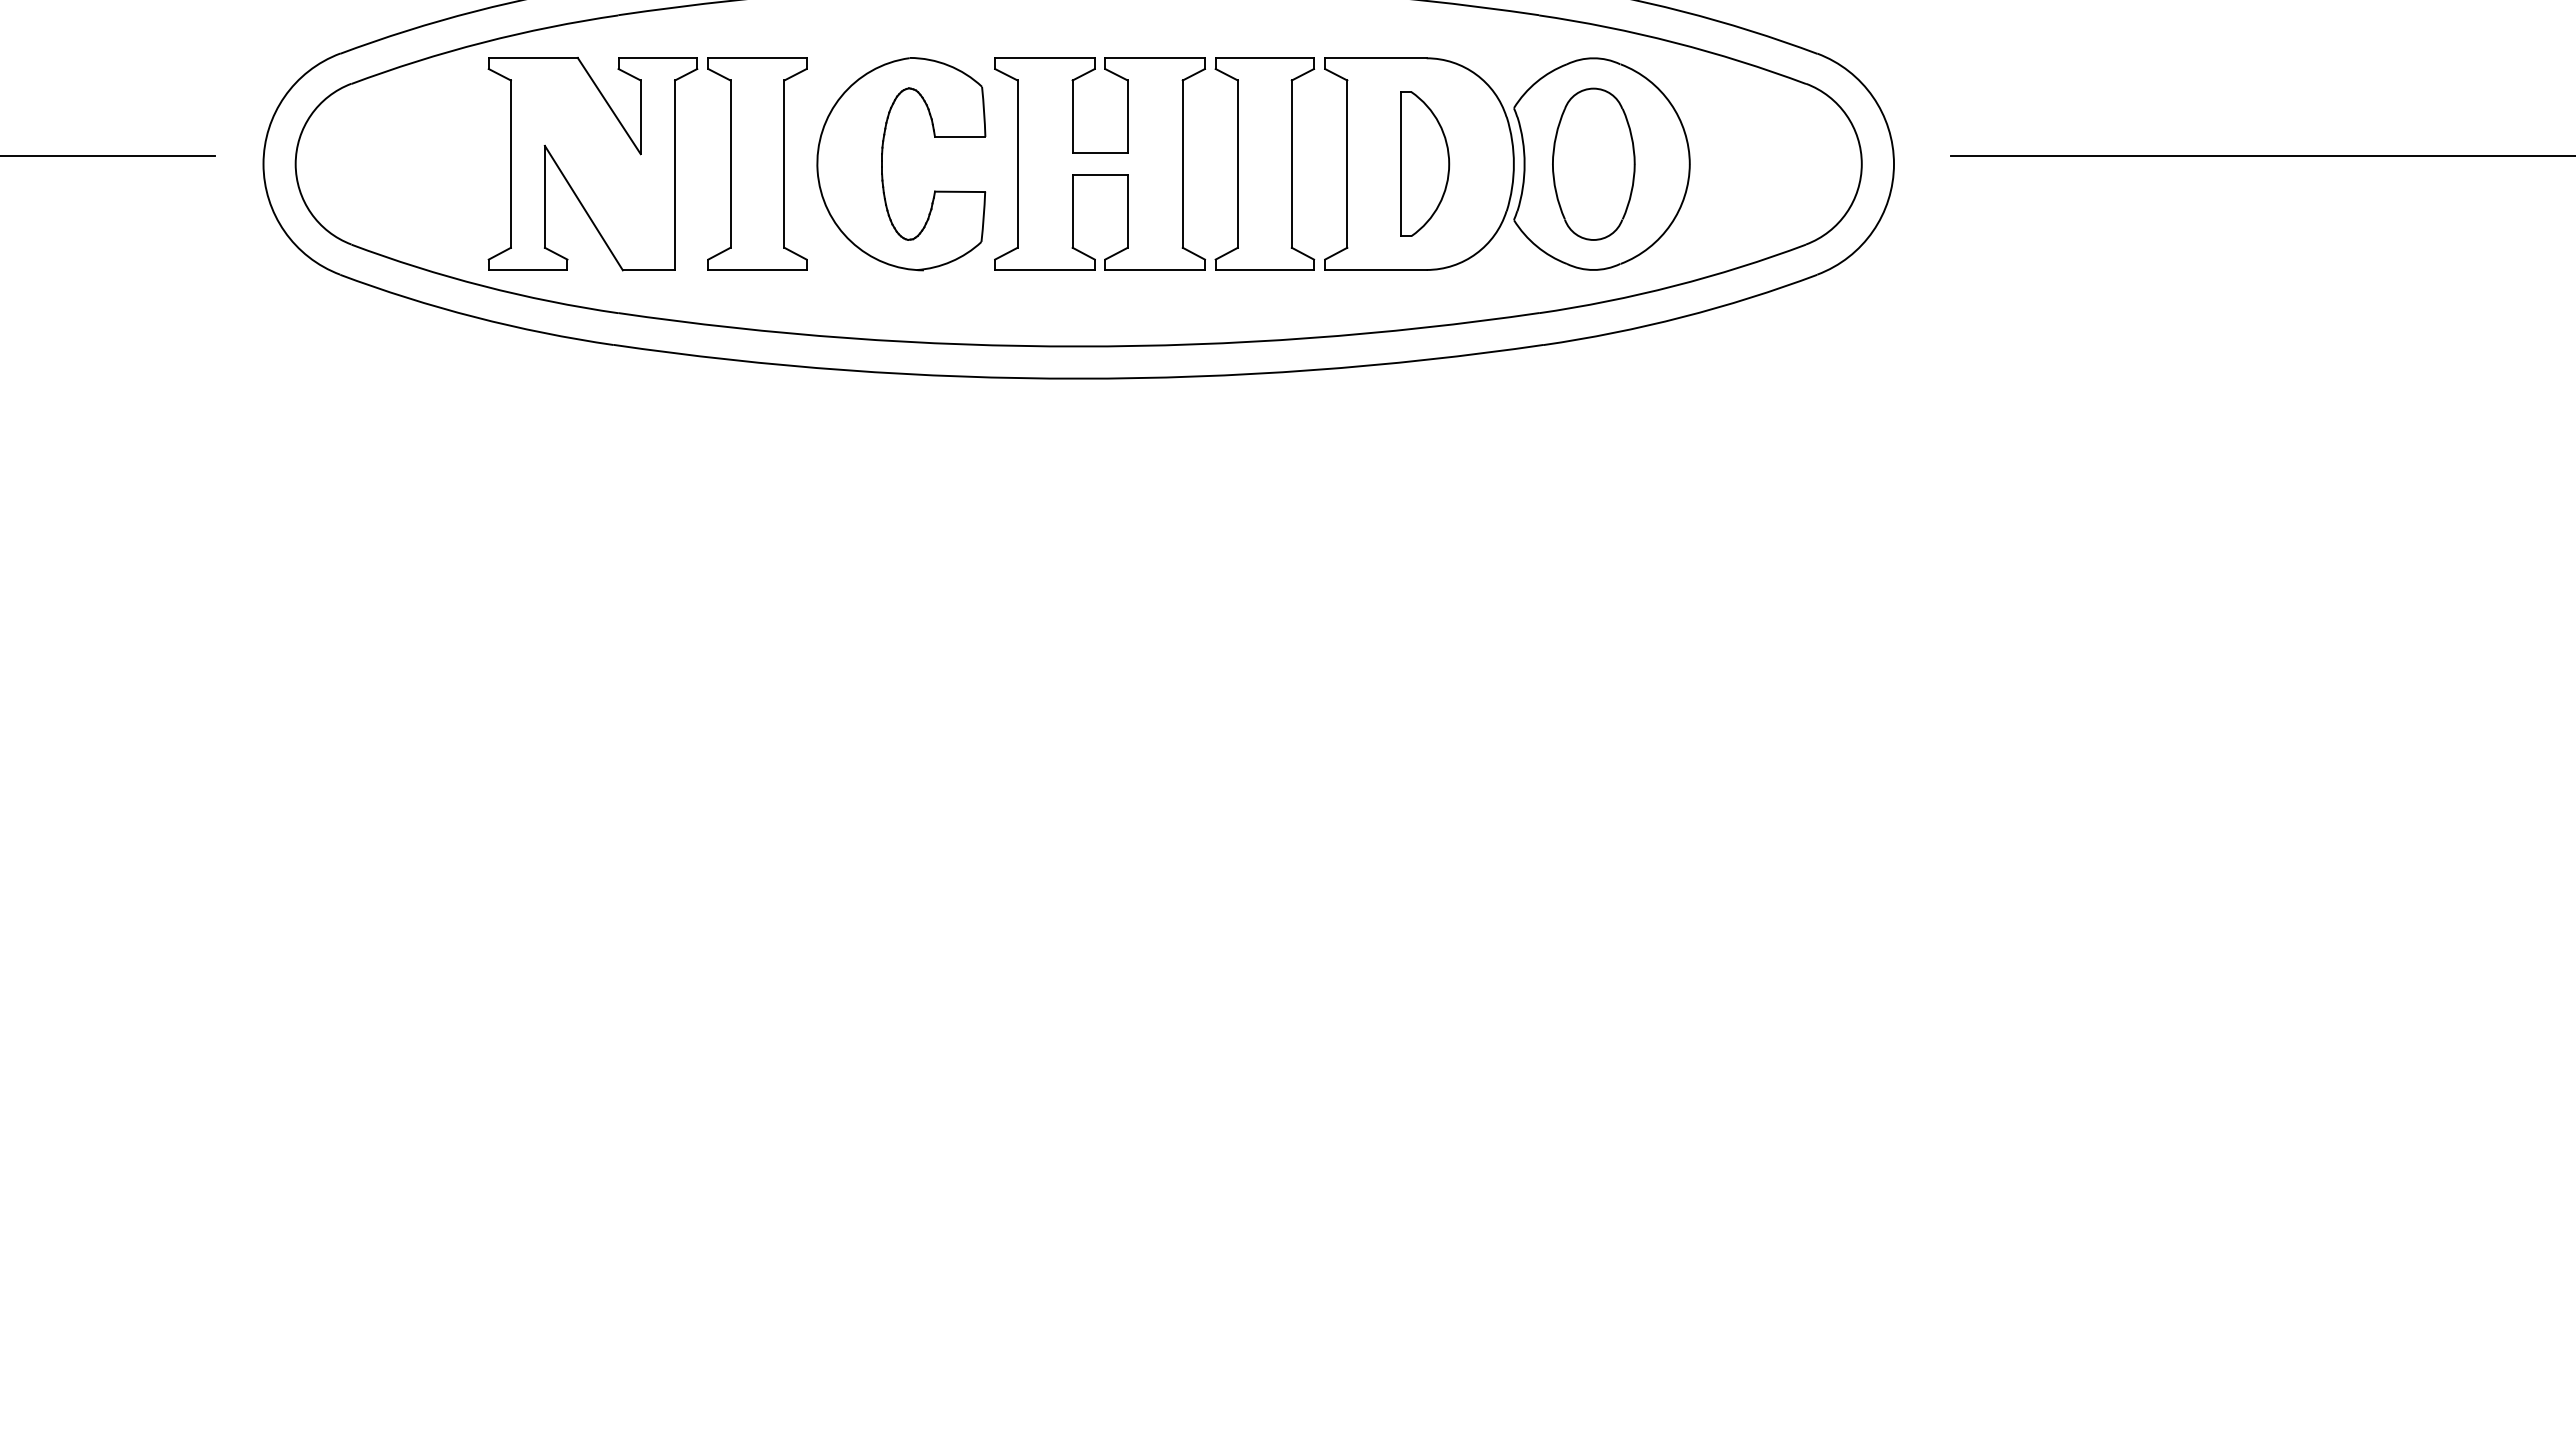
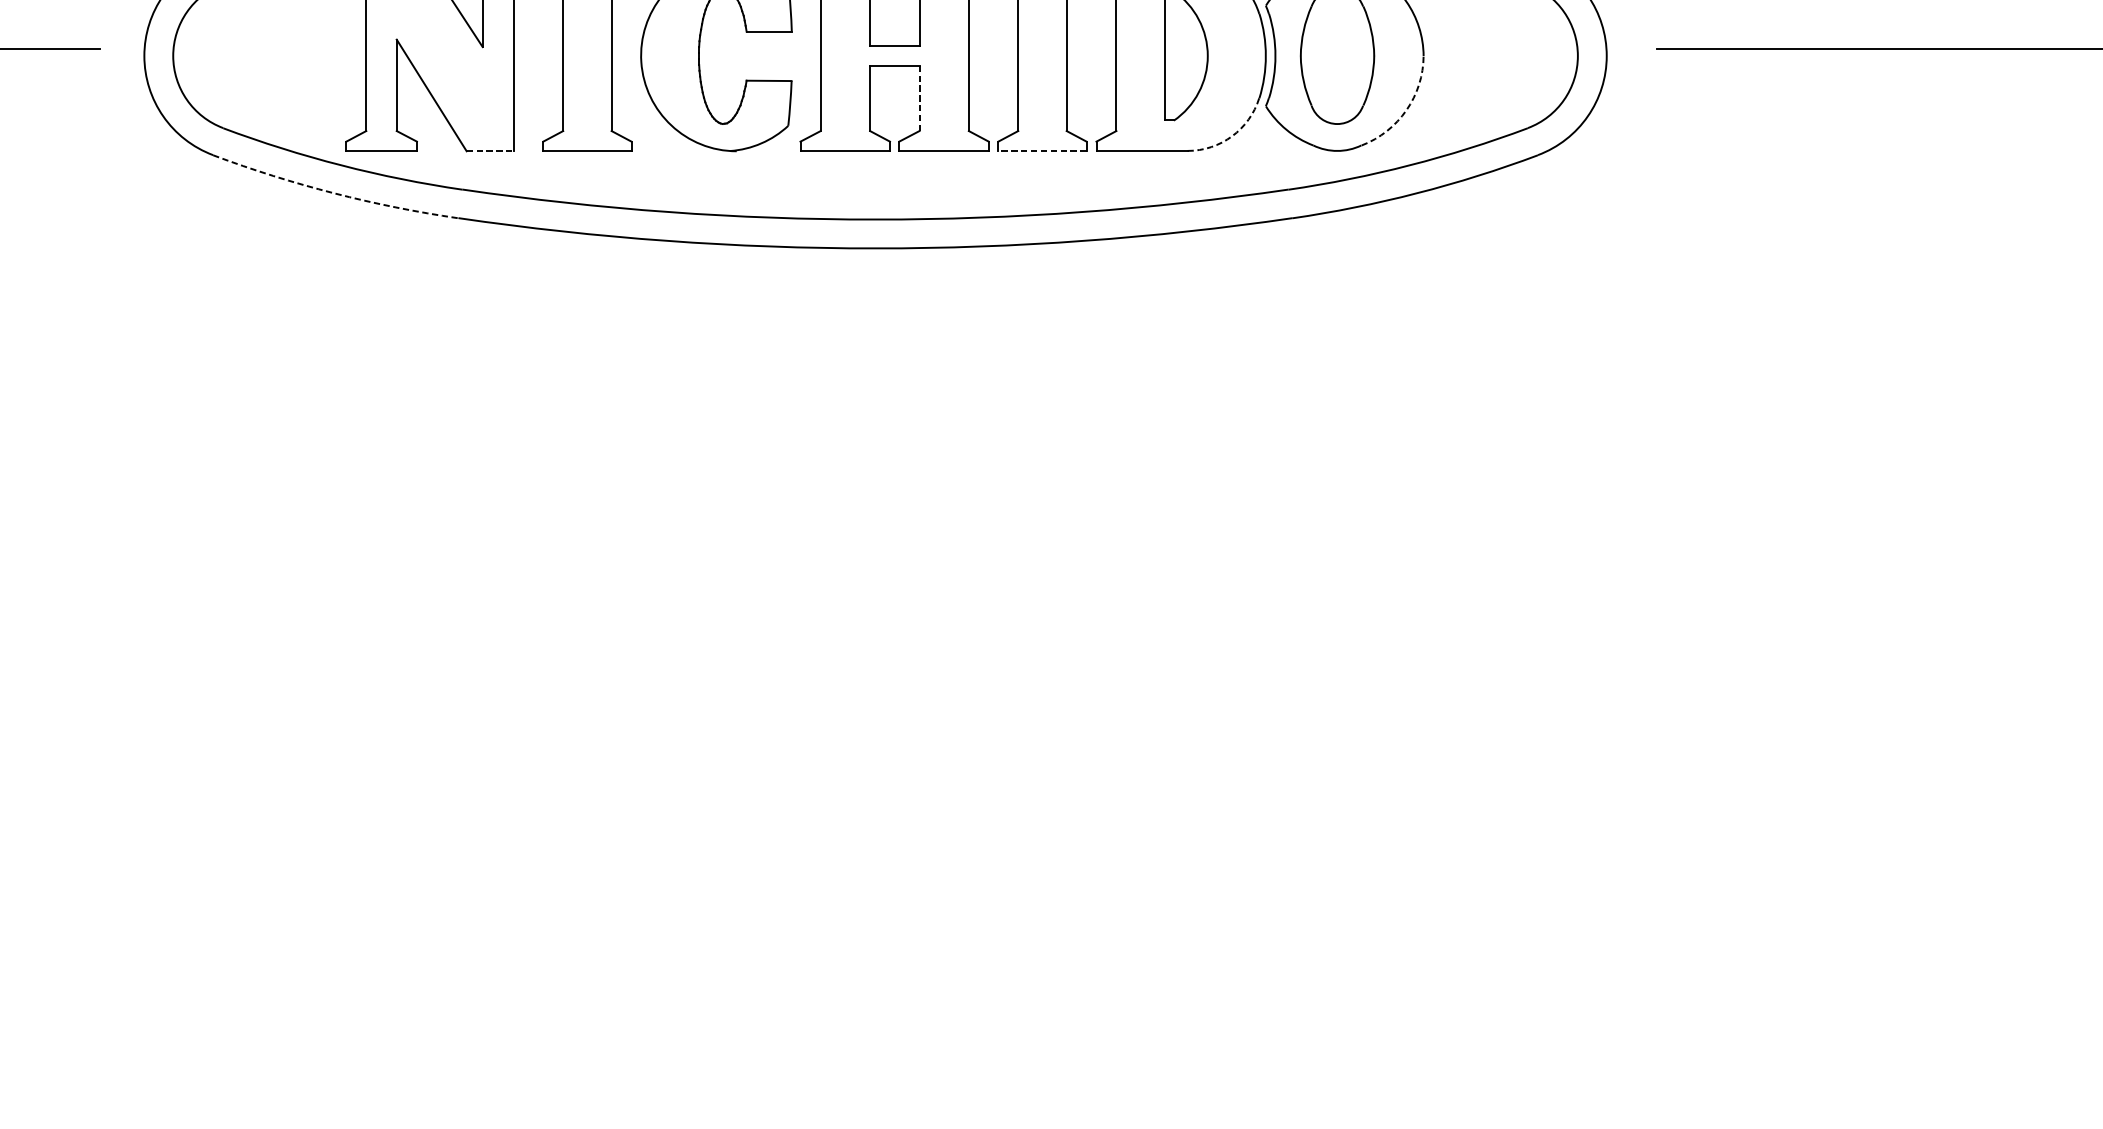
line: (1127, 211) -> (919, 98), solid -> dashed
arc: (1670, 224) -> (1406, 110), solid -> dashed
arc: (1476, 253) -> (1232, 136), solid -> dashed
line: (649, 270) -> (490, 151), solid -> dashed
line: (1264, 270) -> (1042, 151), solid -> dashed
arc: (475, 317) -> (334, 193), solid -> dashed

